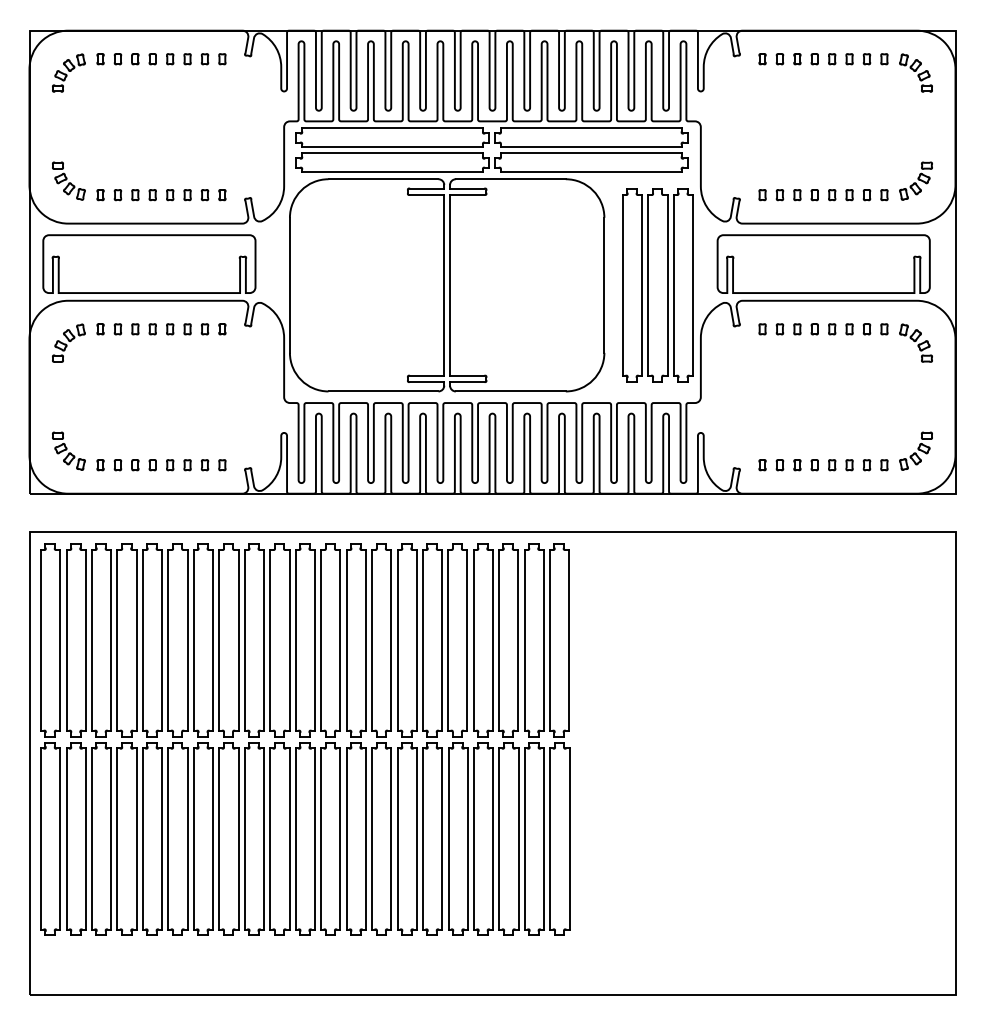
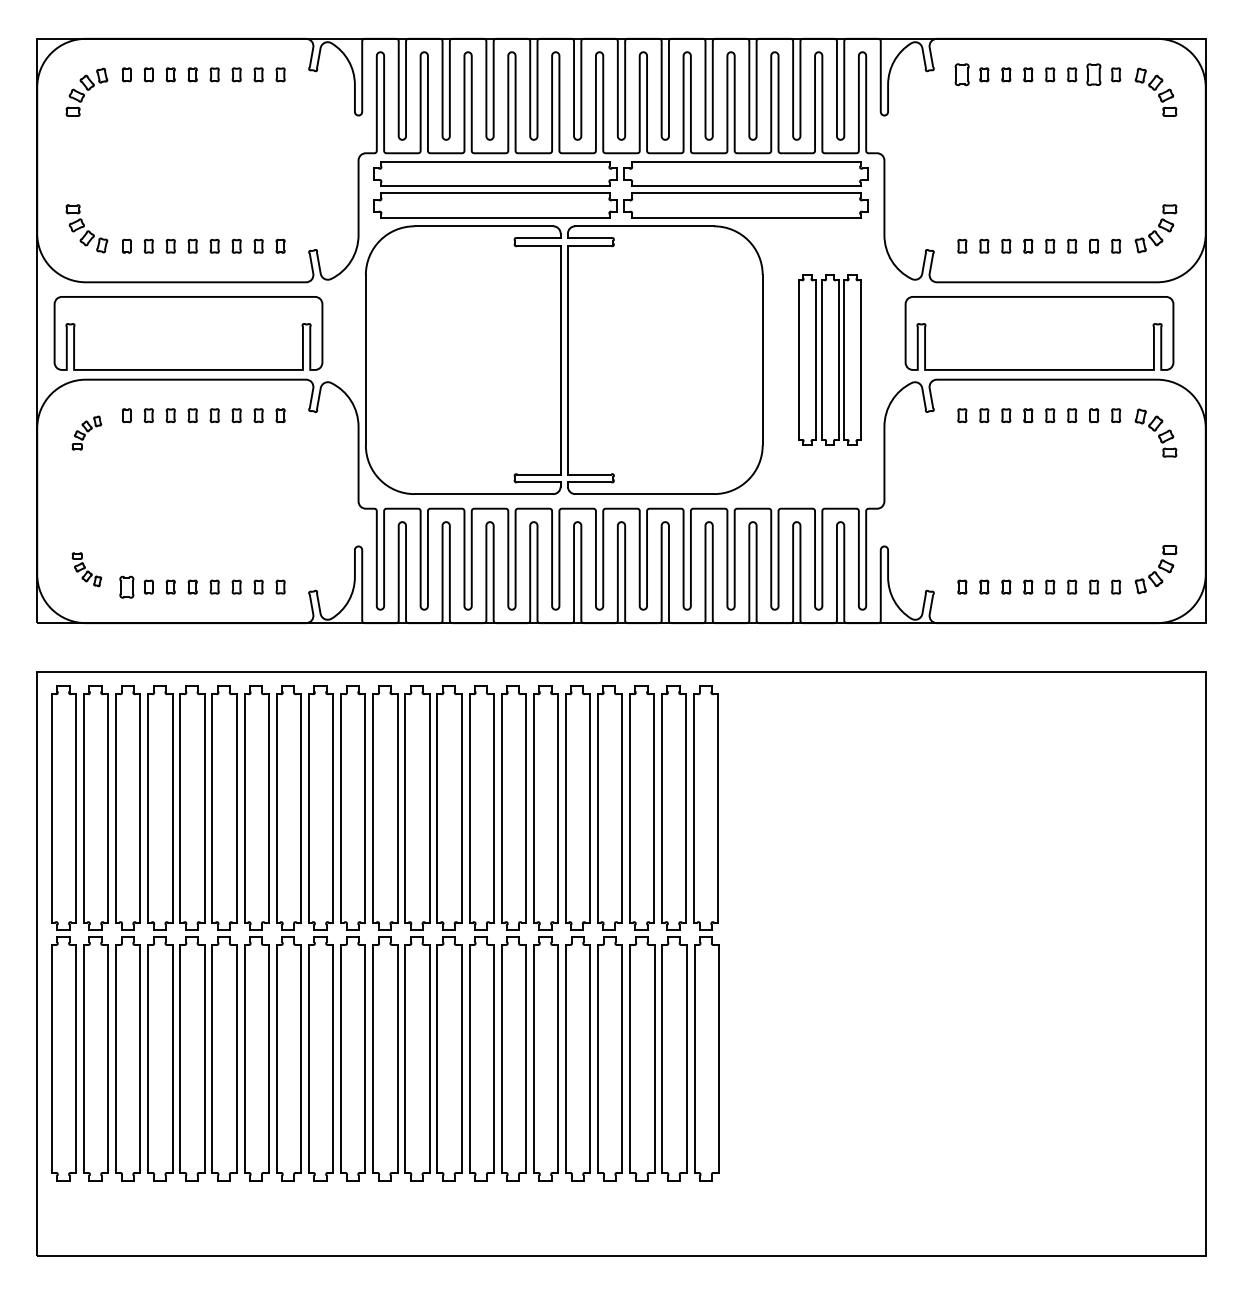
part: (762, 58) -> (962, 74), size x1.6
part: (867, 58) -> (1094, 74), size x1.6
part: (658, 284) -> (830, 359), size x0.7
part: (68, 342) -> (86, 432), size x0.7
part: (68, 451) -> (86, 569), size x0.7
part: (100, 464) -> (126, 586), size x1.6

